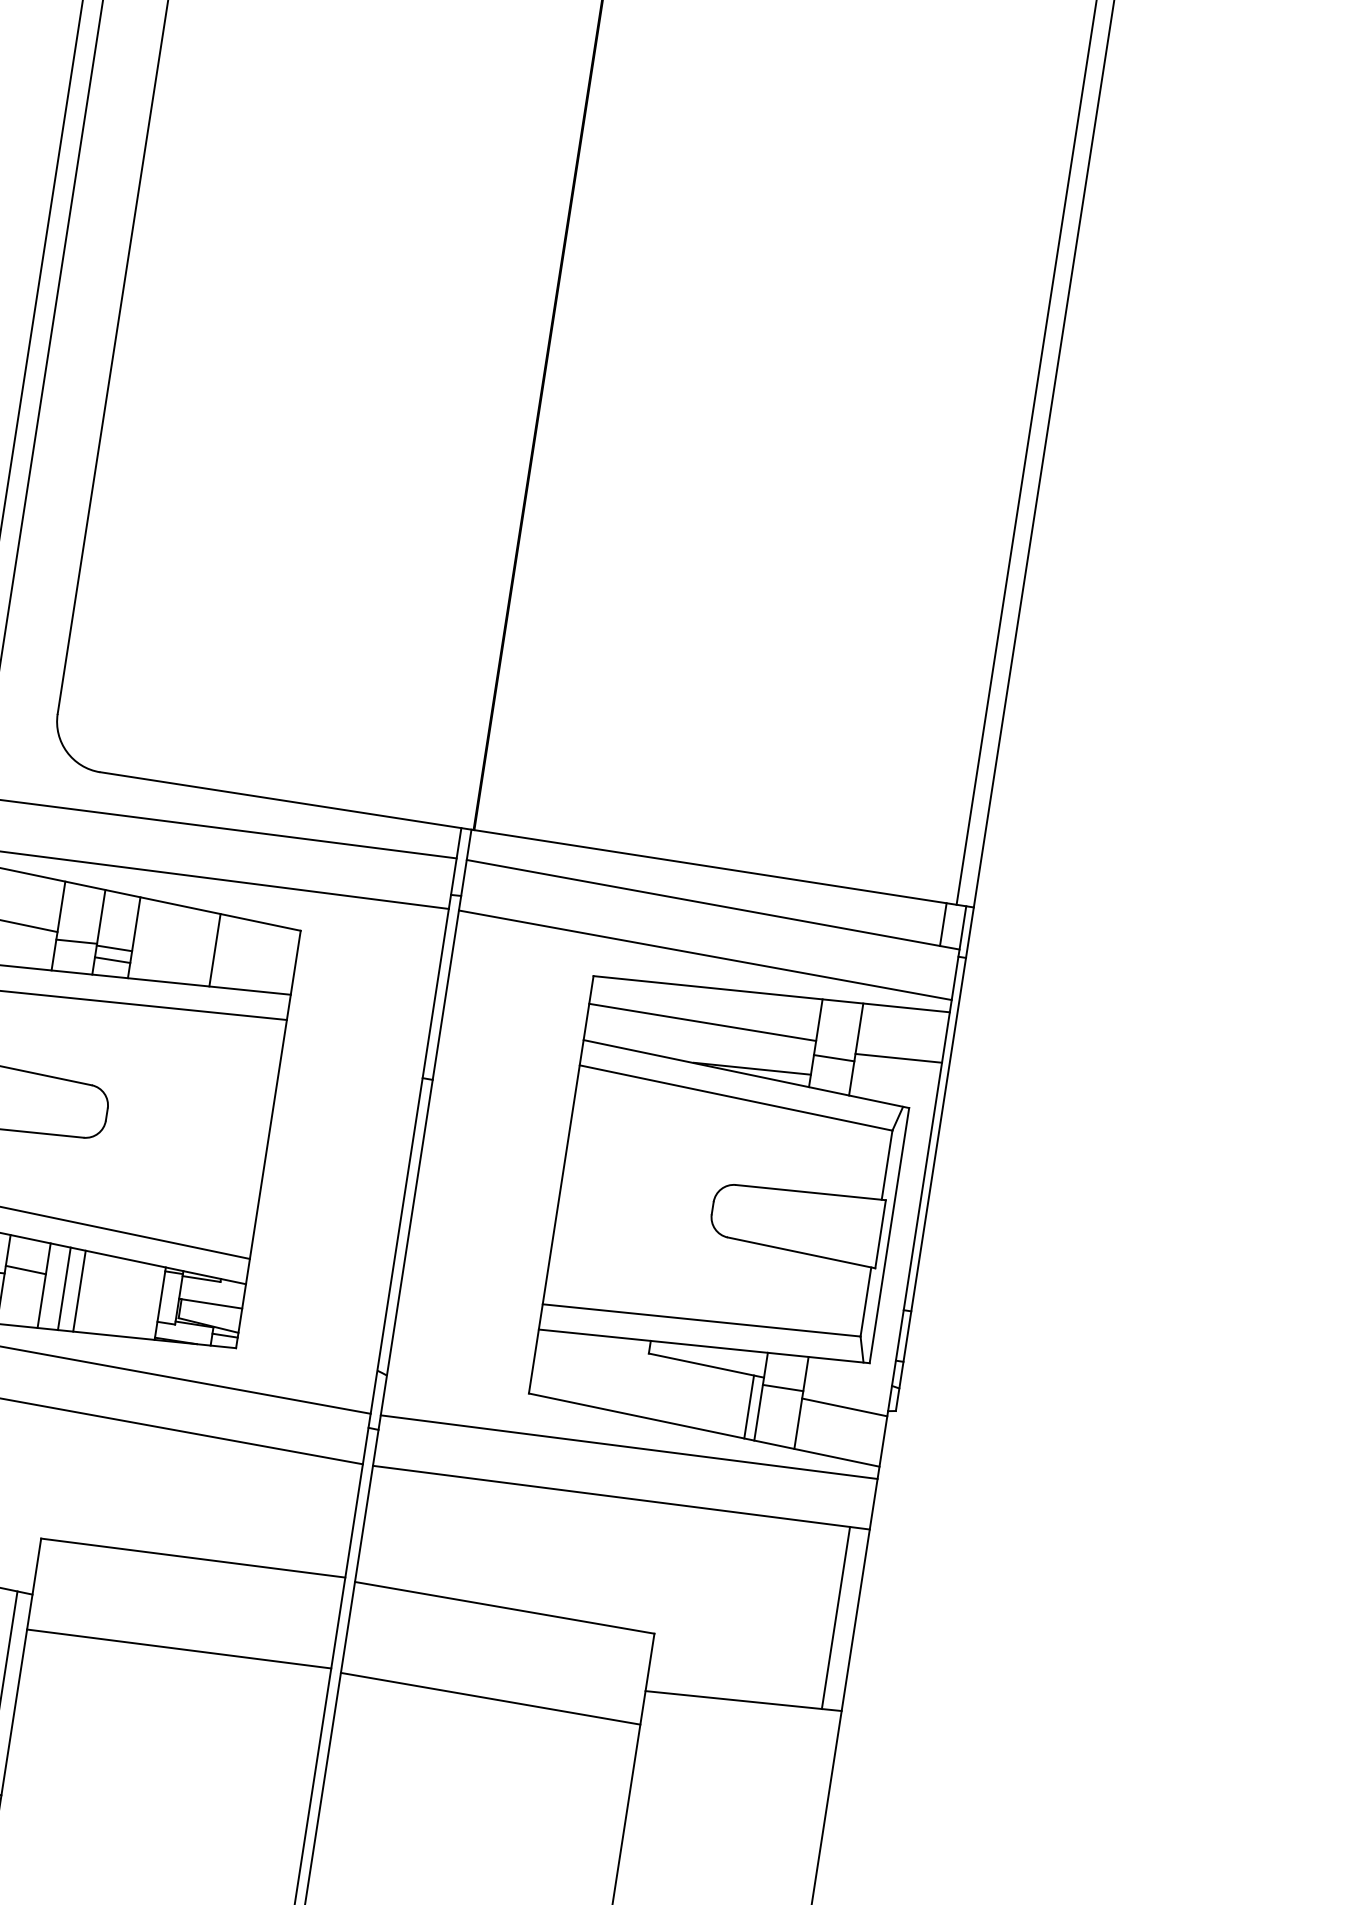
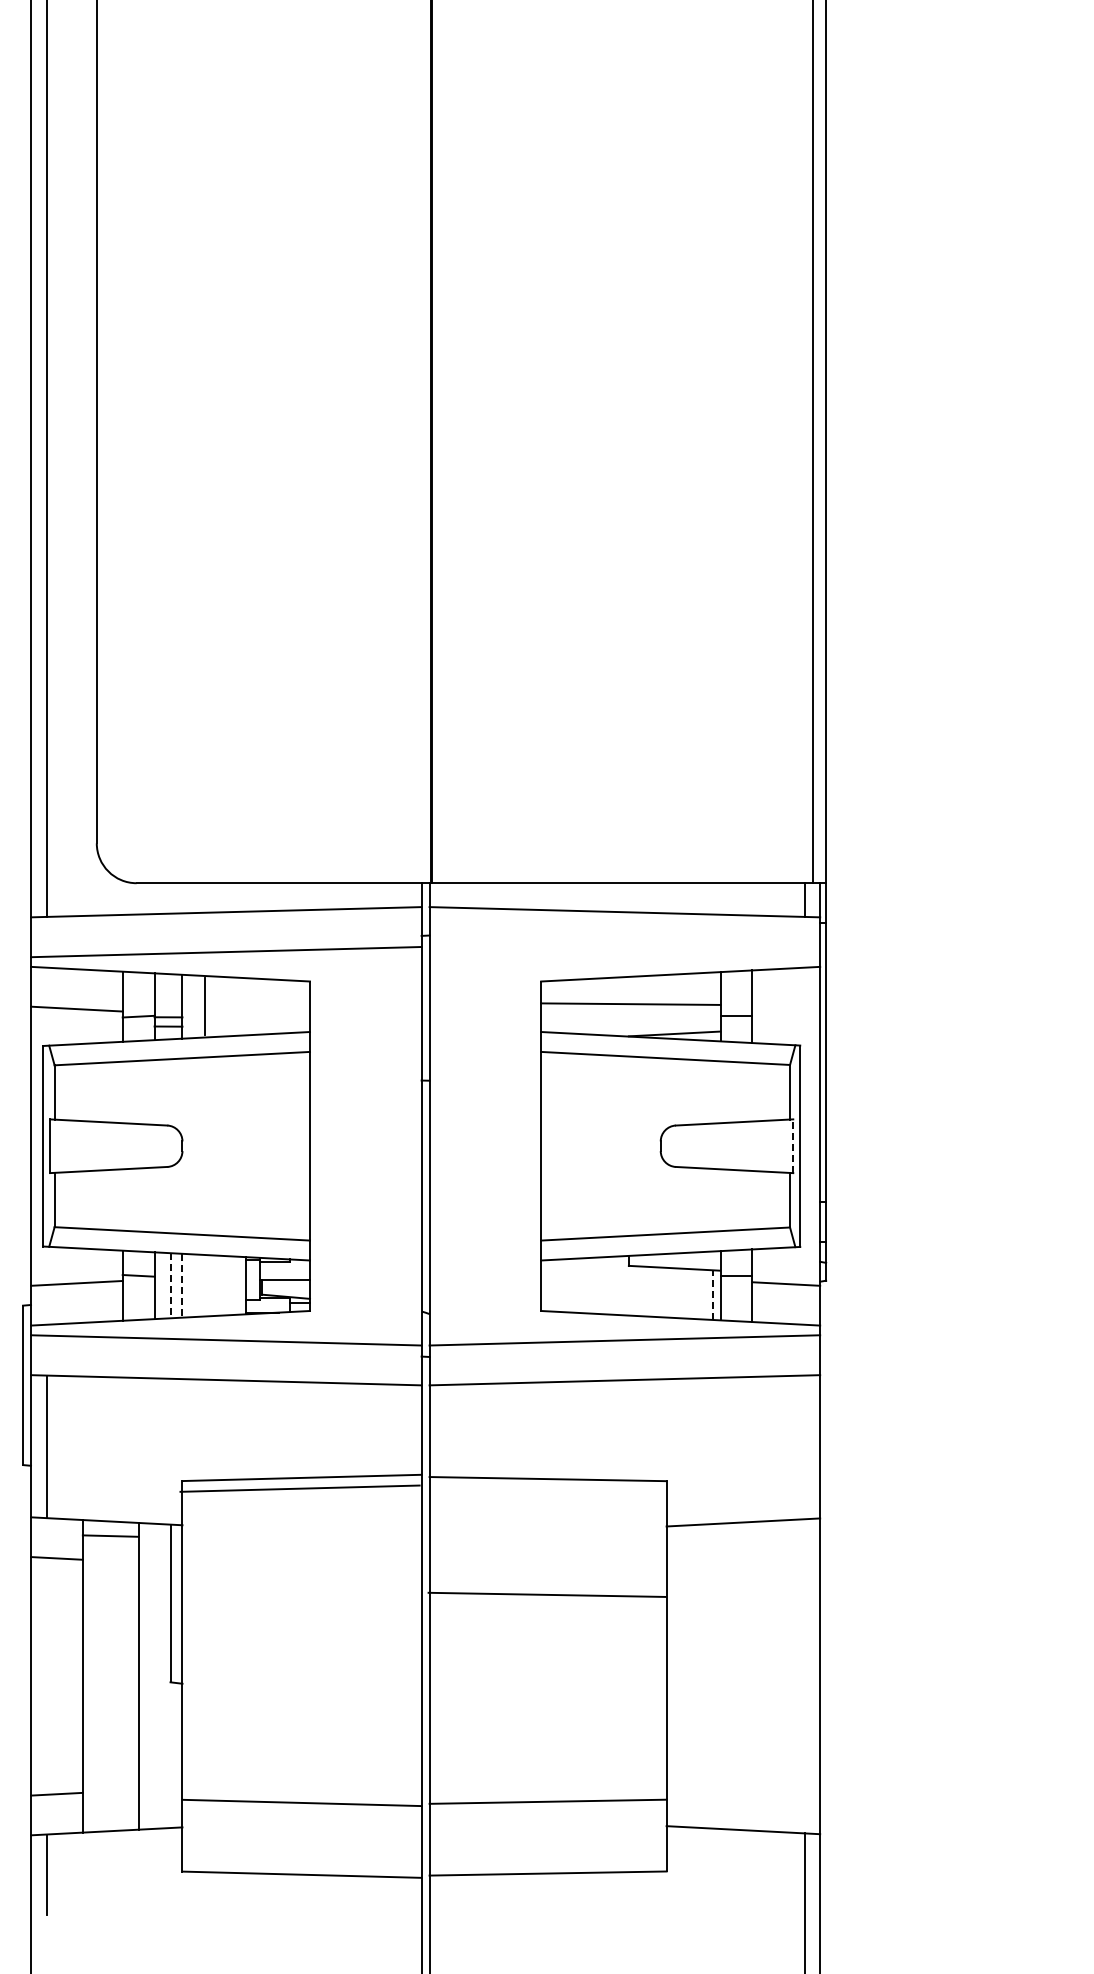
line: (215, 949) -> (205, 1006), moved
line: (704, 955) -> (624, 952), removed
line: (899, 1058) -> (786, 1008), removed
line: (880, 1234) -> (793, 1146), solid -> dashed
line: (64, 1288) -> (170, 1285), solid -> dashed
line: (79, 1290) -> (182, 1285), solid -> dashed
line: (749, 1407) -> (712, 1295), solid -> dashed
line: (835, 1618) -> (804, 1447), removed
line: (178, 1648) -> (299, 1488), moved
line: (489, 1698) -> (546, 1594), moved

